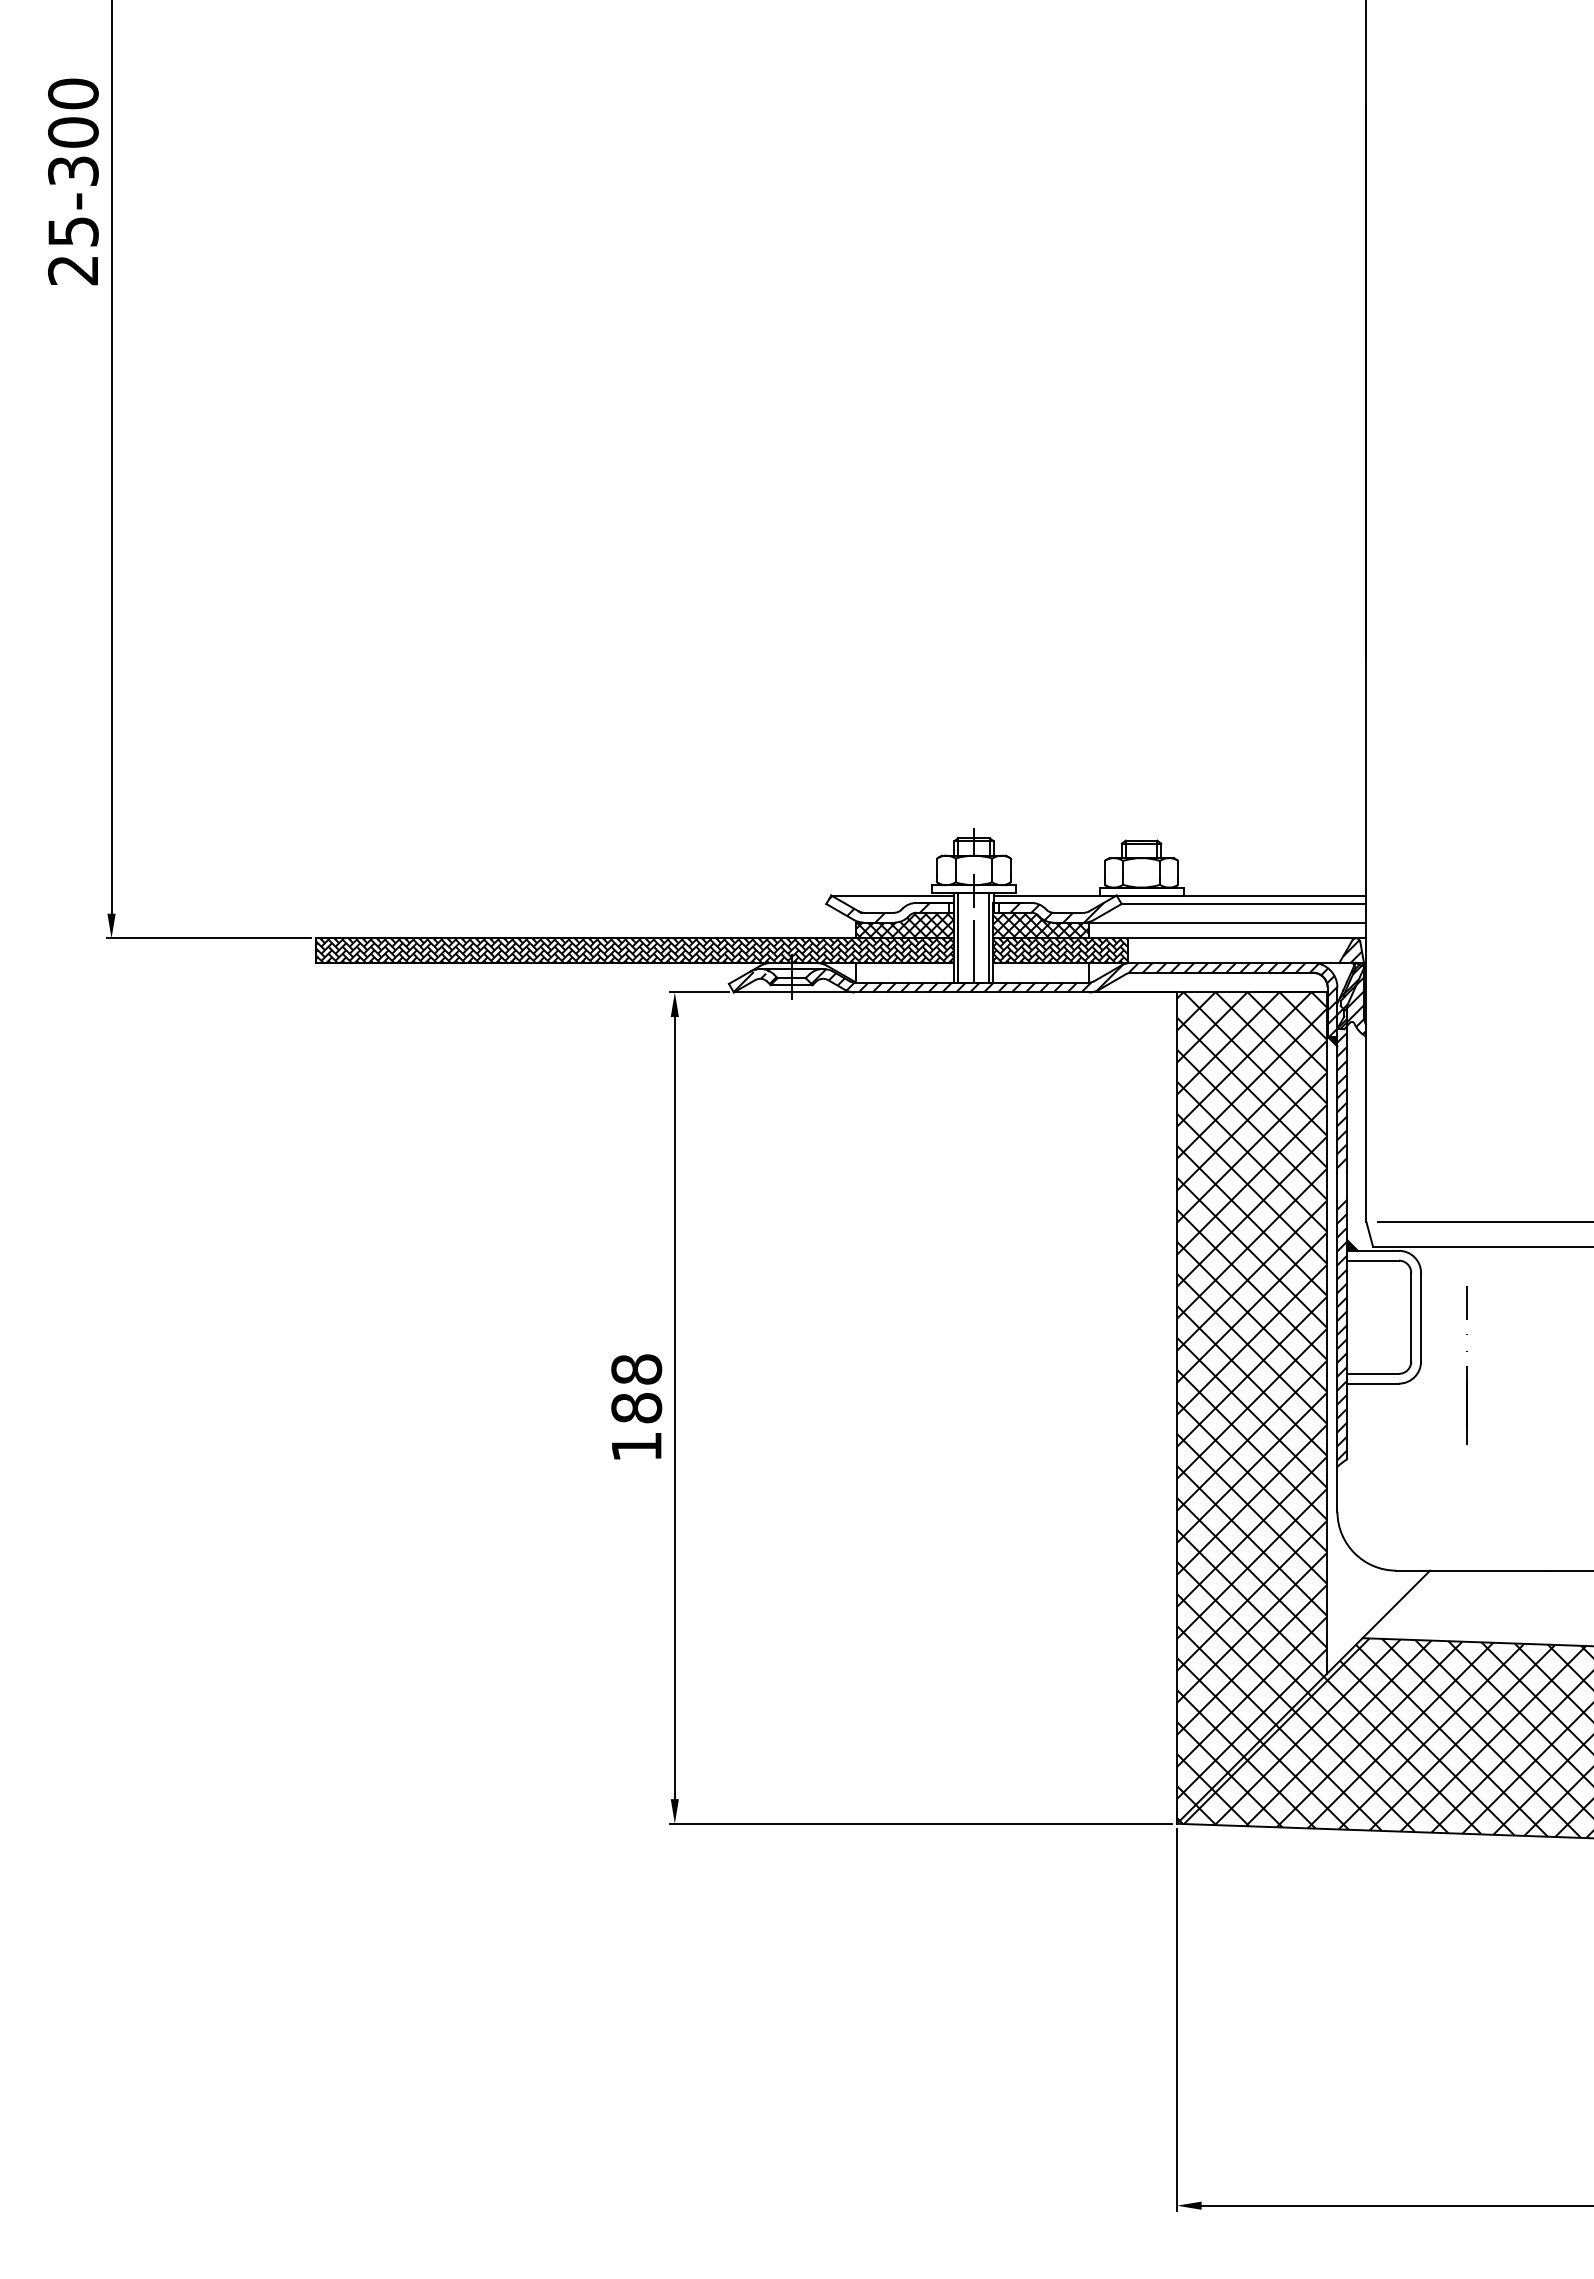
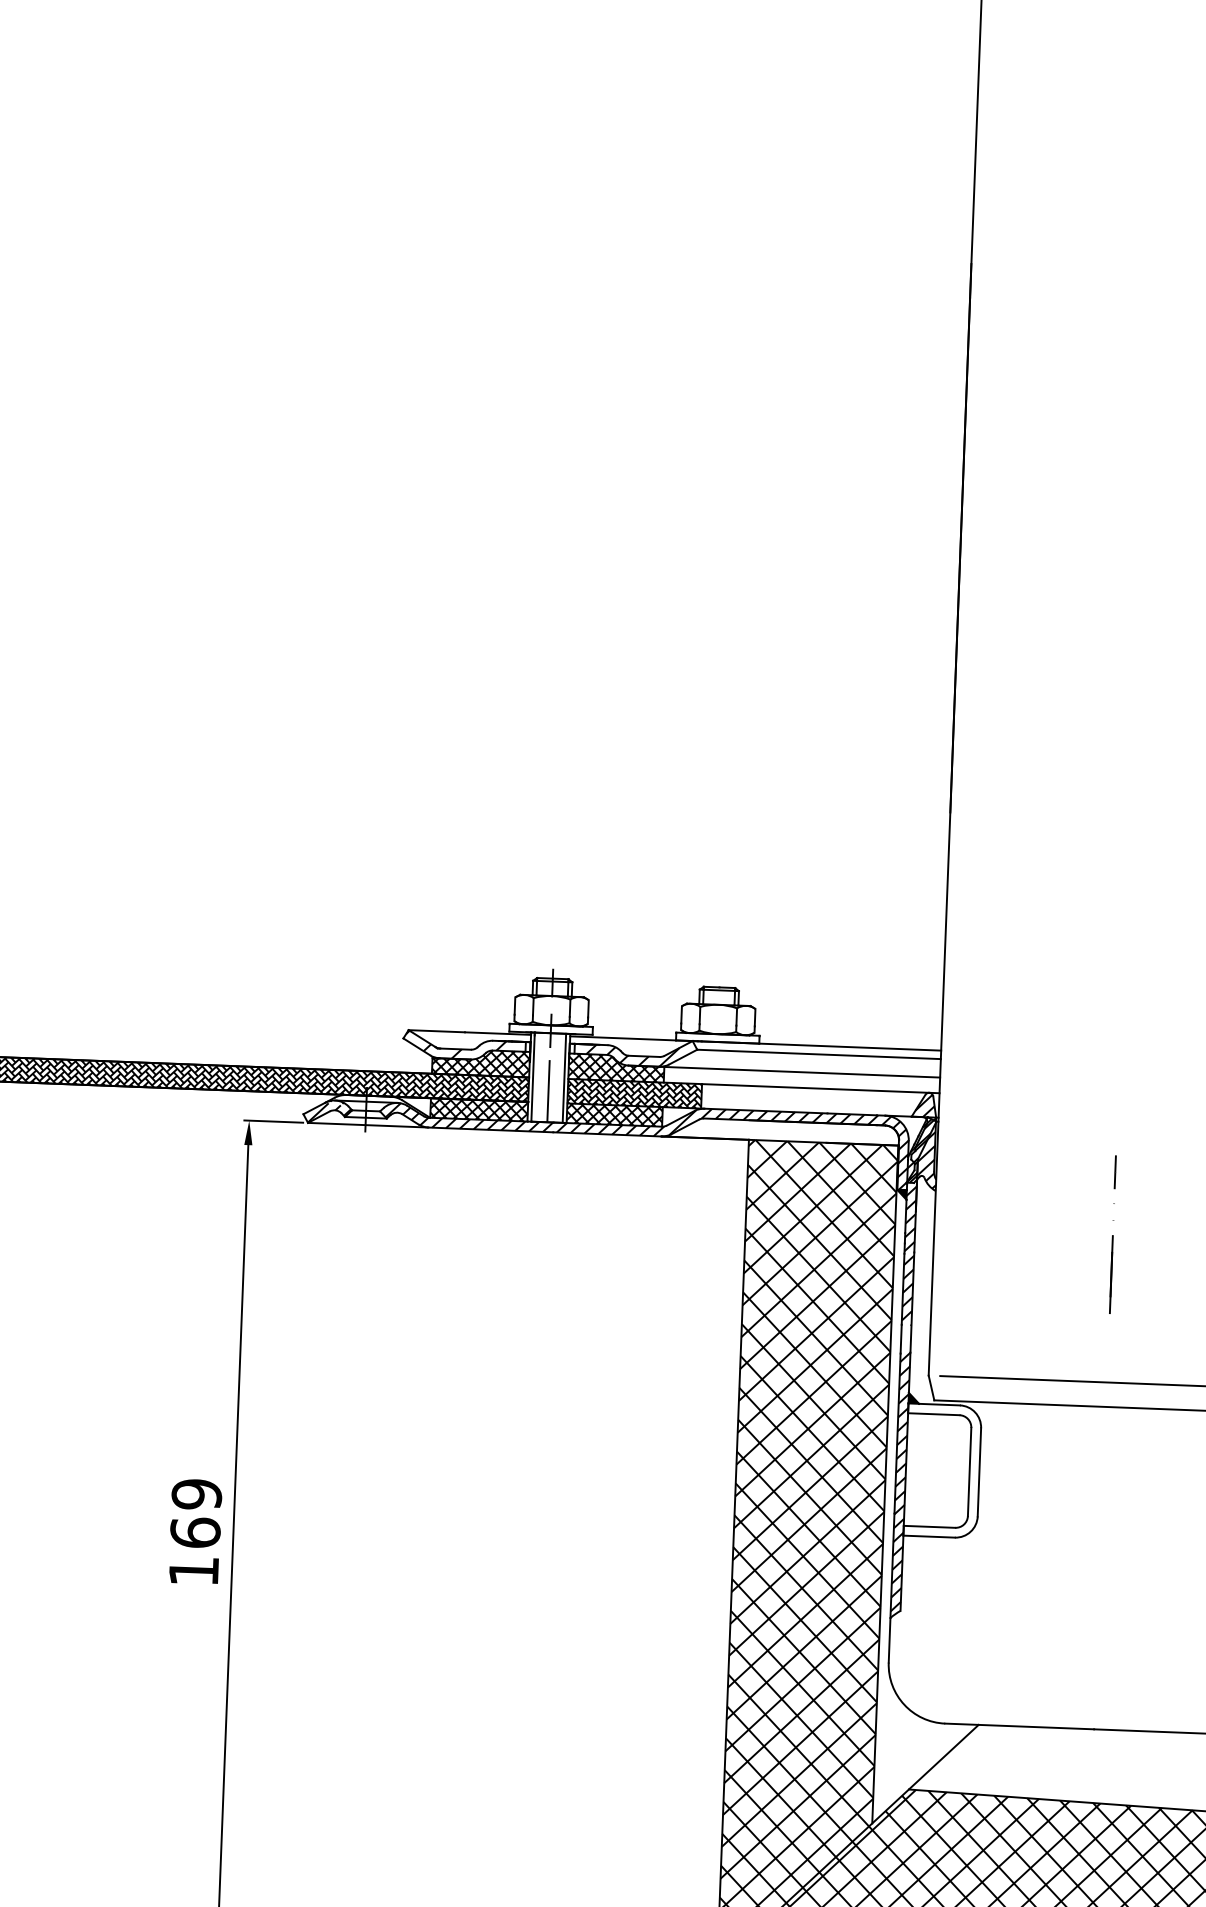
hatch: (905, 972) -> (479, 1109), added
hatch: (1041, 972) -> (614, 1114), added
line: (1466, 1366) -> (1112, 1235), moved
text: (636, 1388) -> (195, 1513), 188 -> 169

